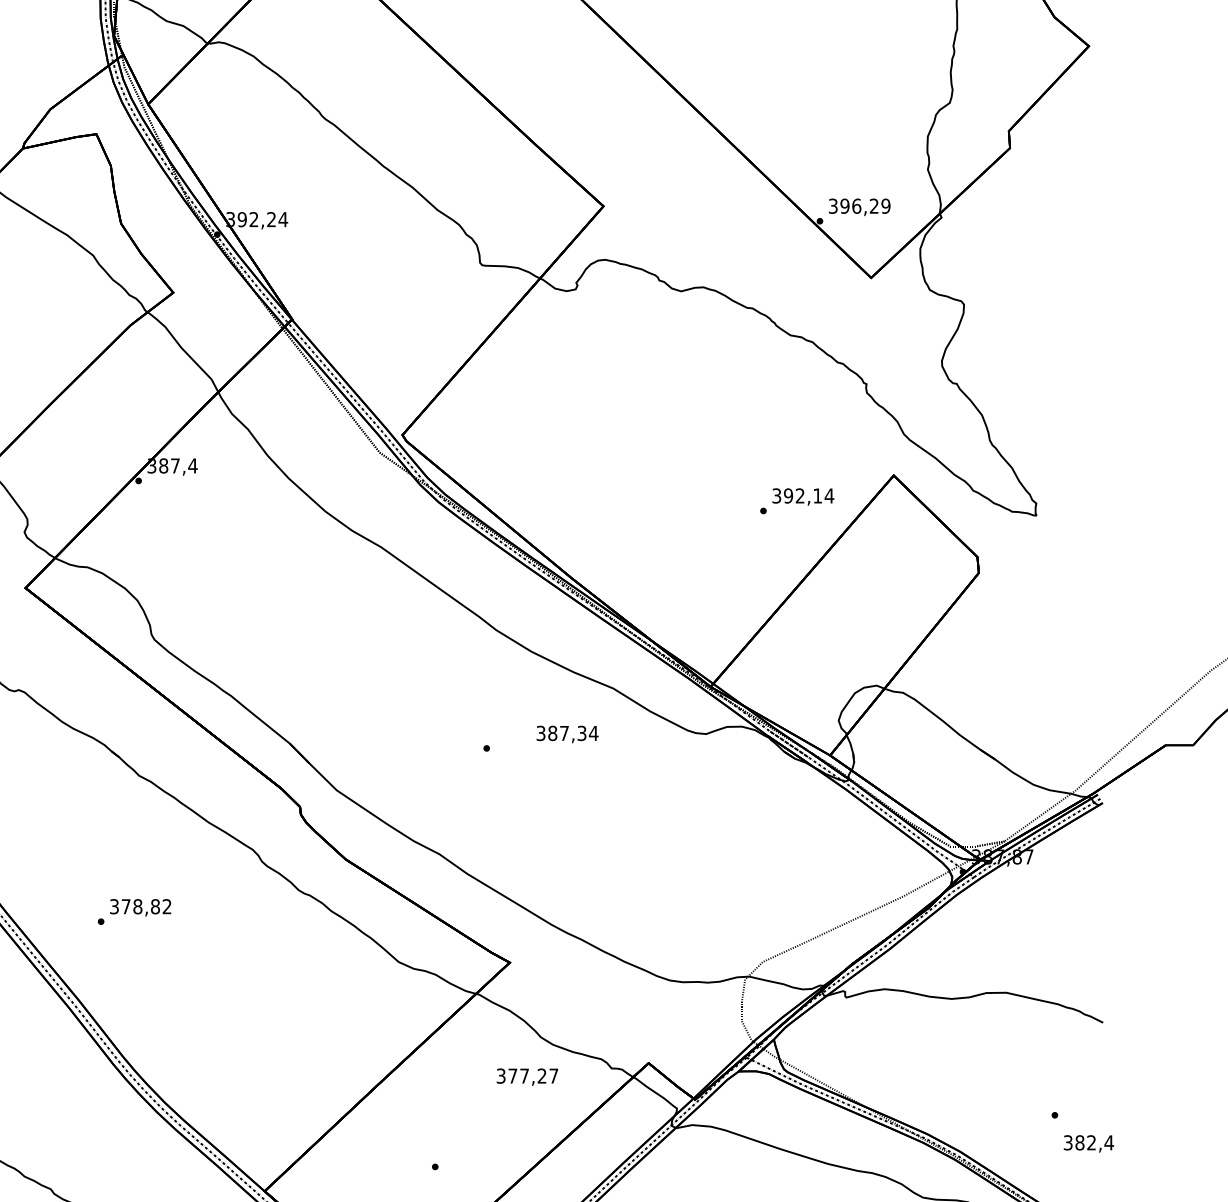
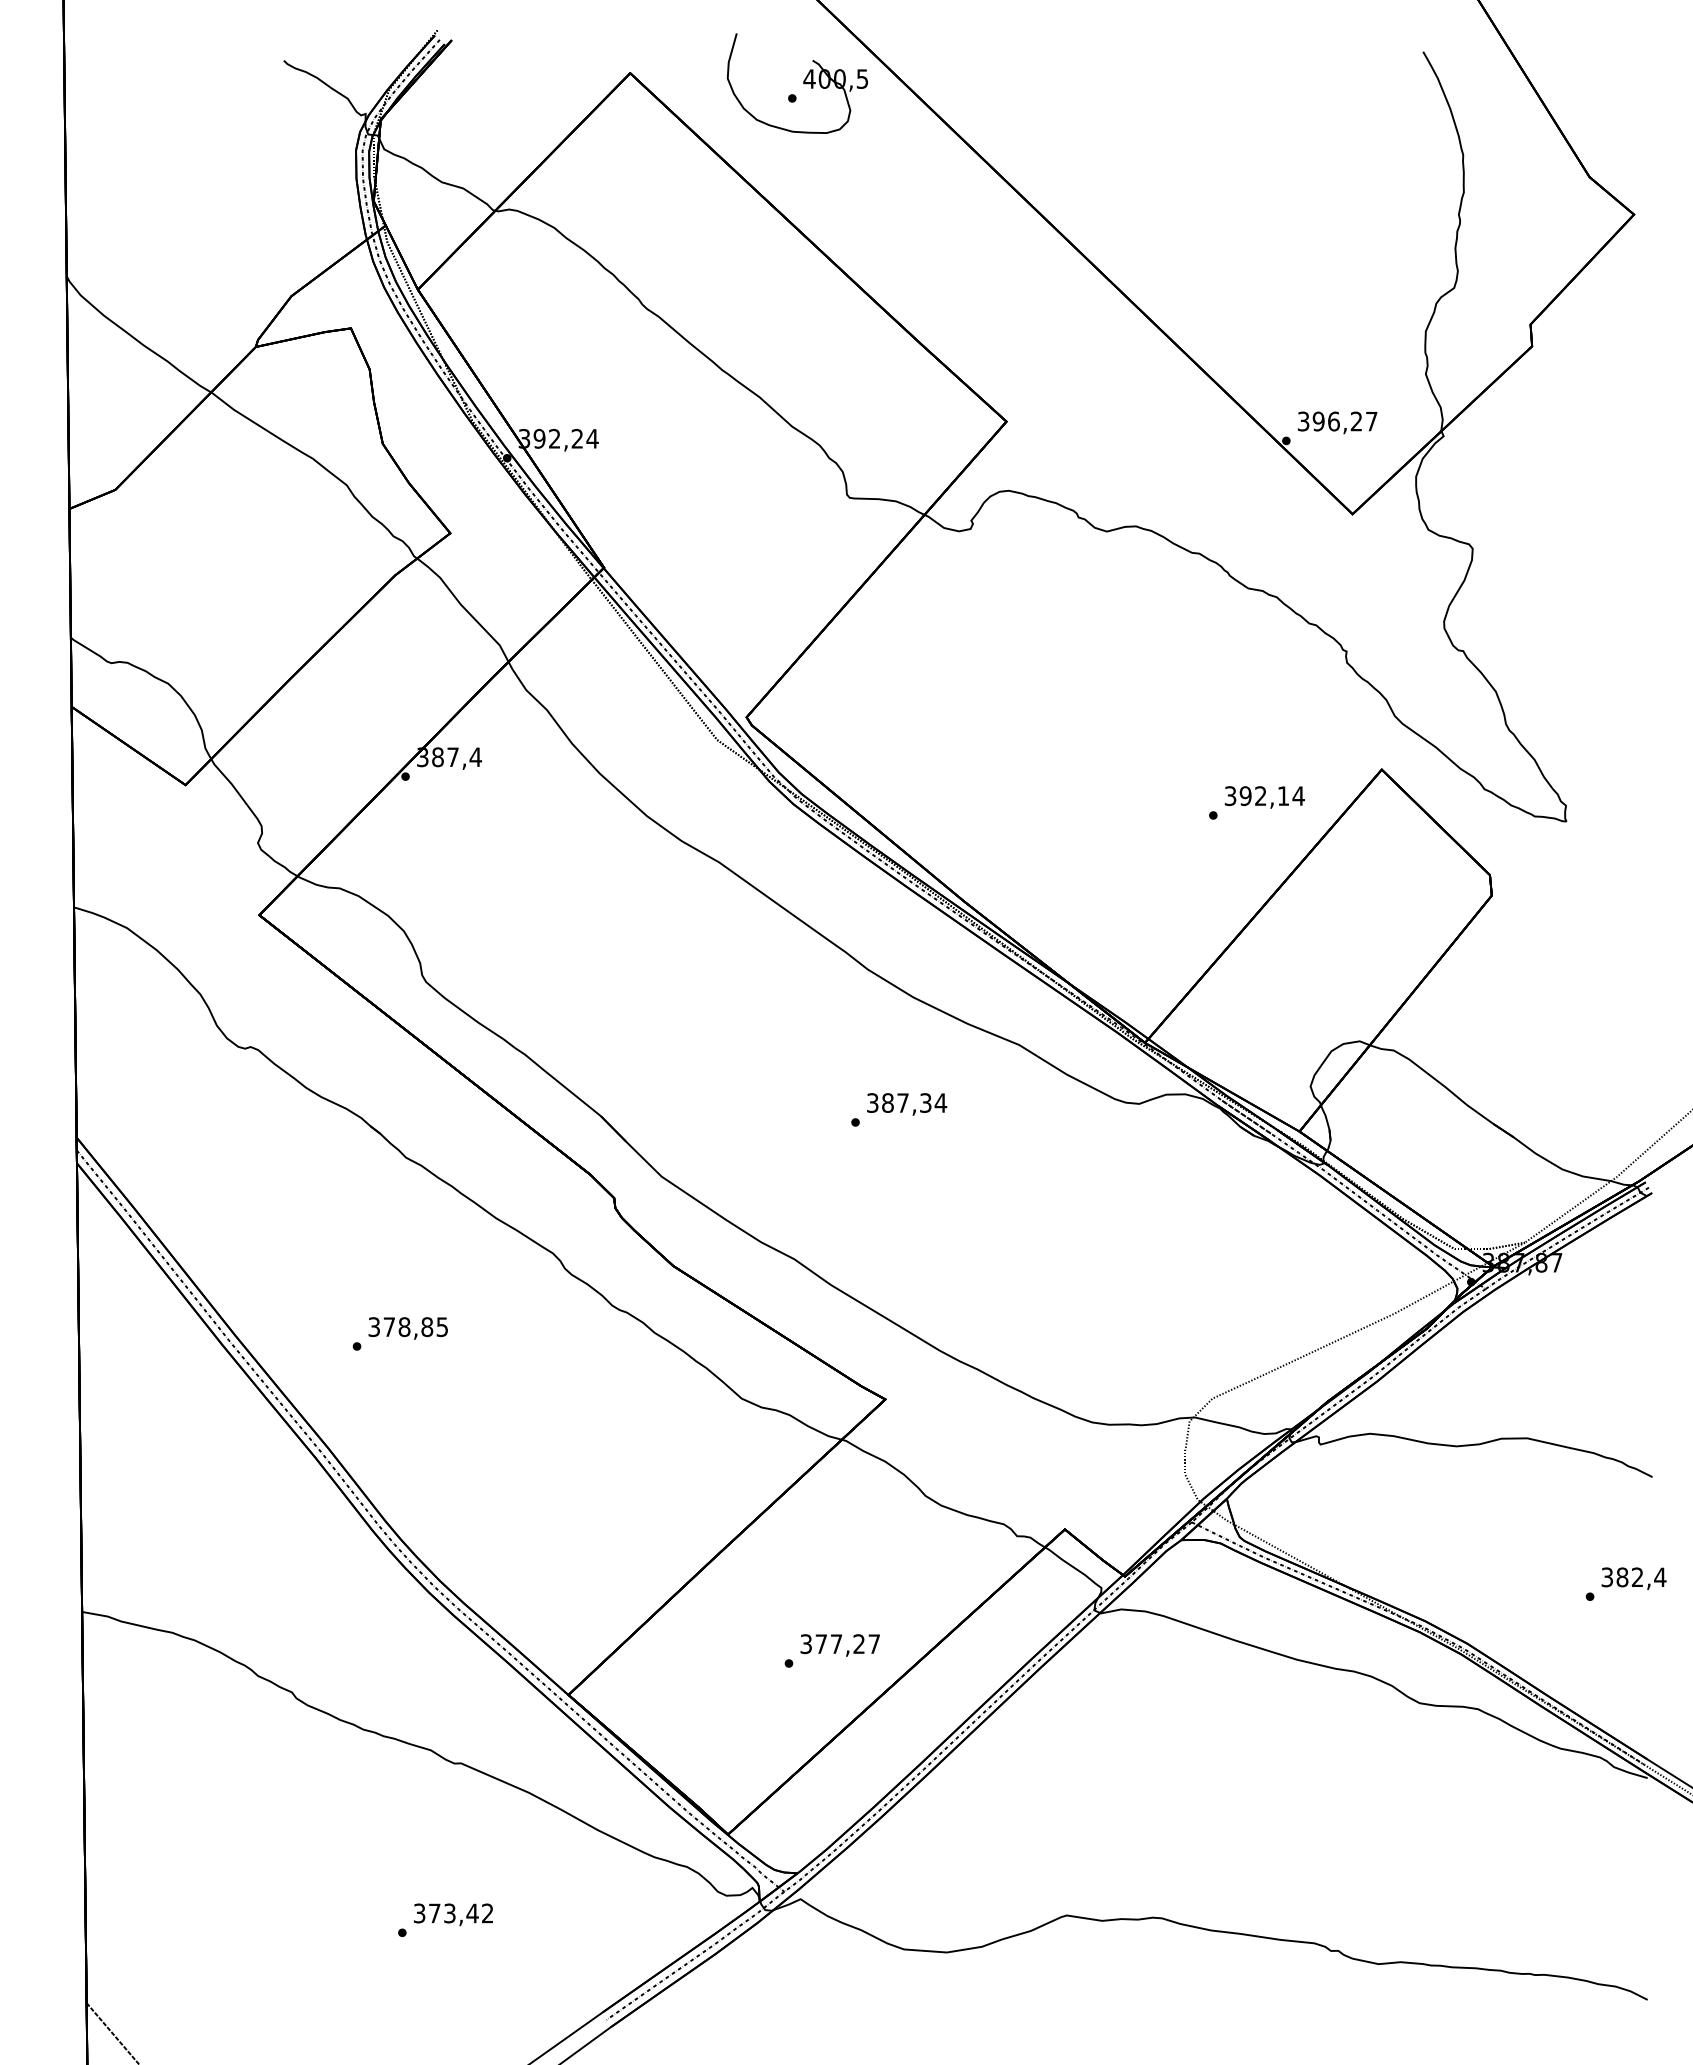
text: (885, 206) -> (1371, 421), 396,29 -> 396,27
text: (567, 734) -> (907, 1104), moved
text: (166, 907) -> (441, 1327), 378,82 -> 378,85
text: (526, 1077) -> (839, 1645), moved
text: (1088, 1143) -> (1633, 1578), moved

